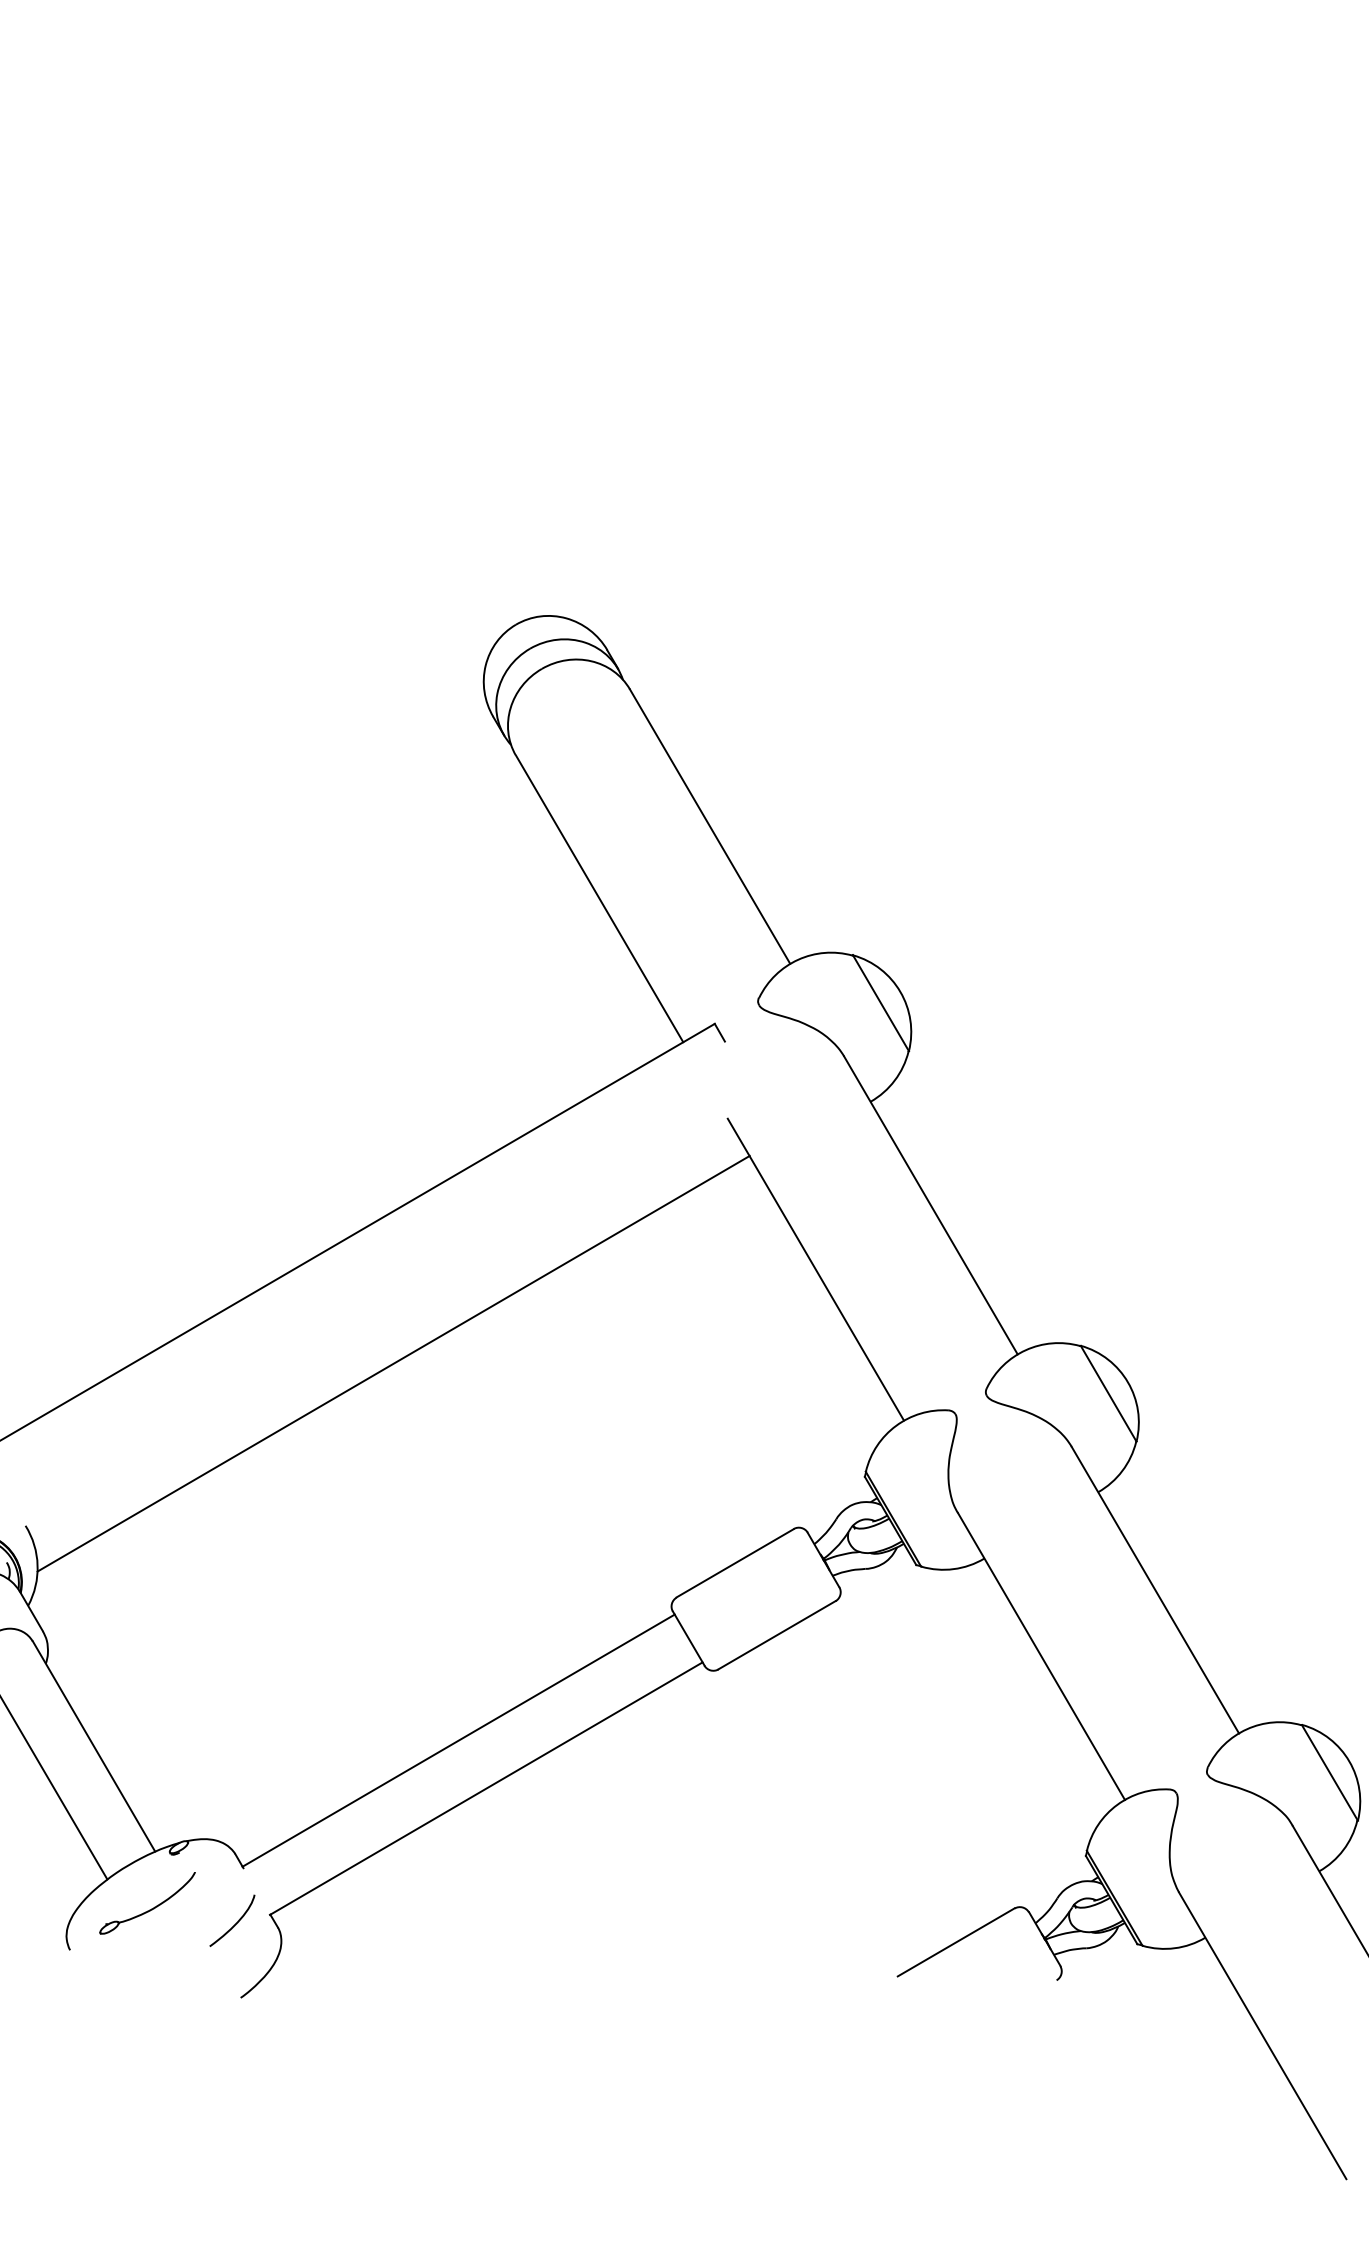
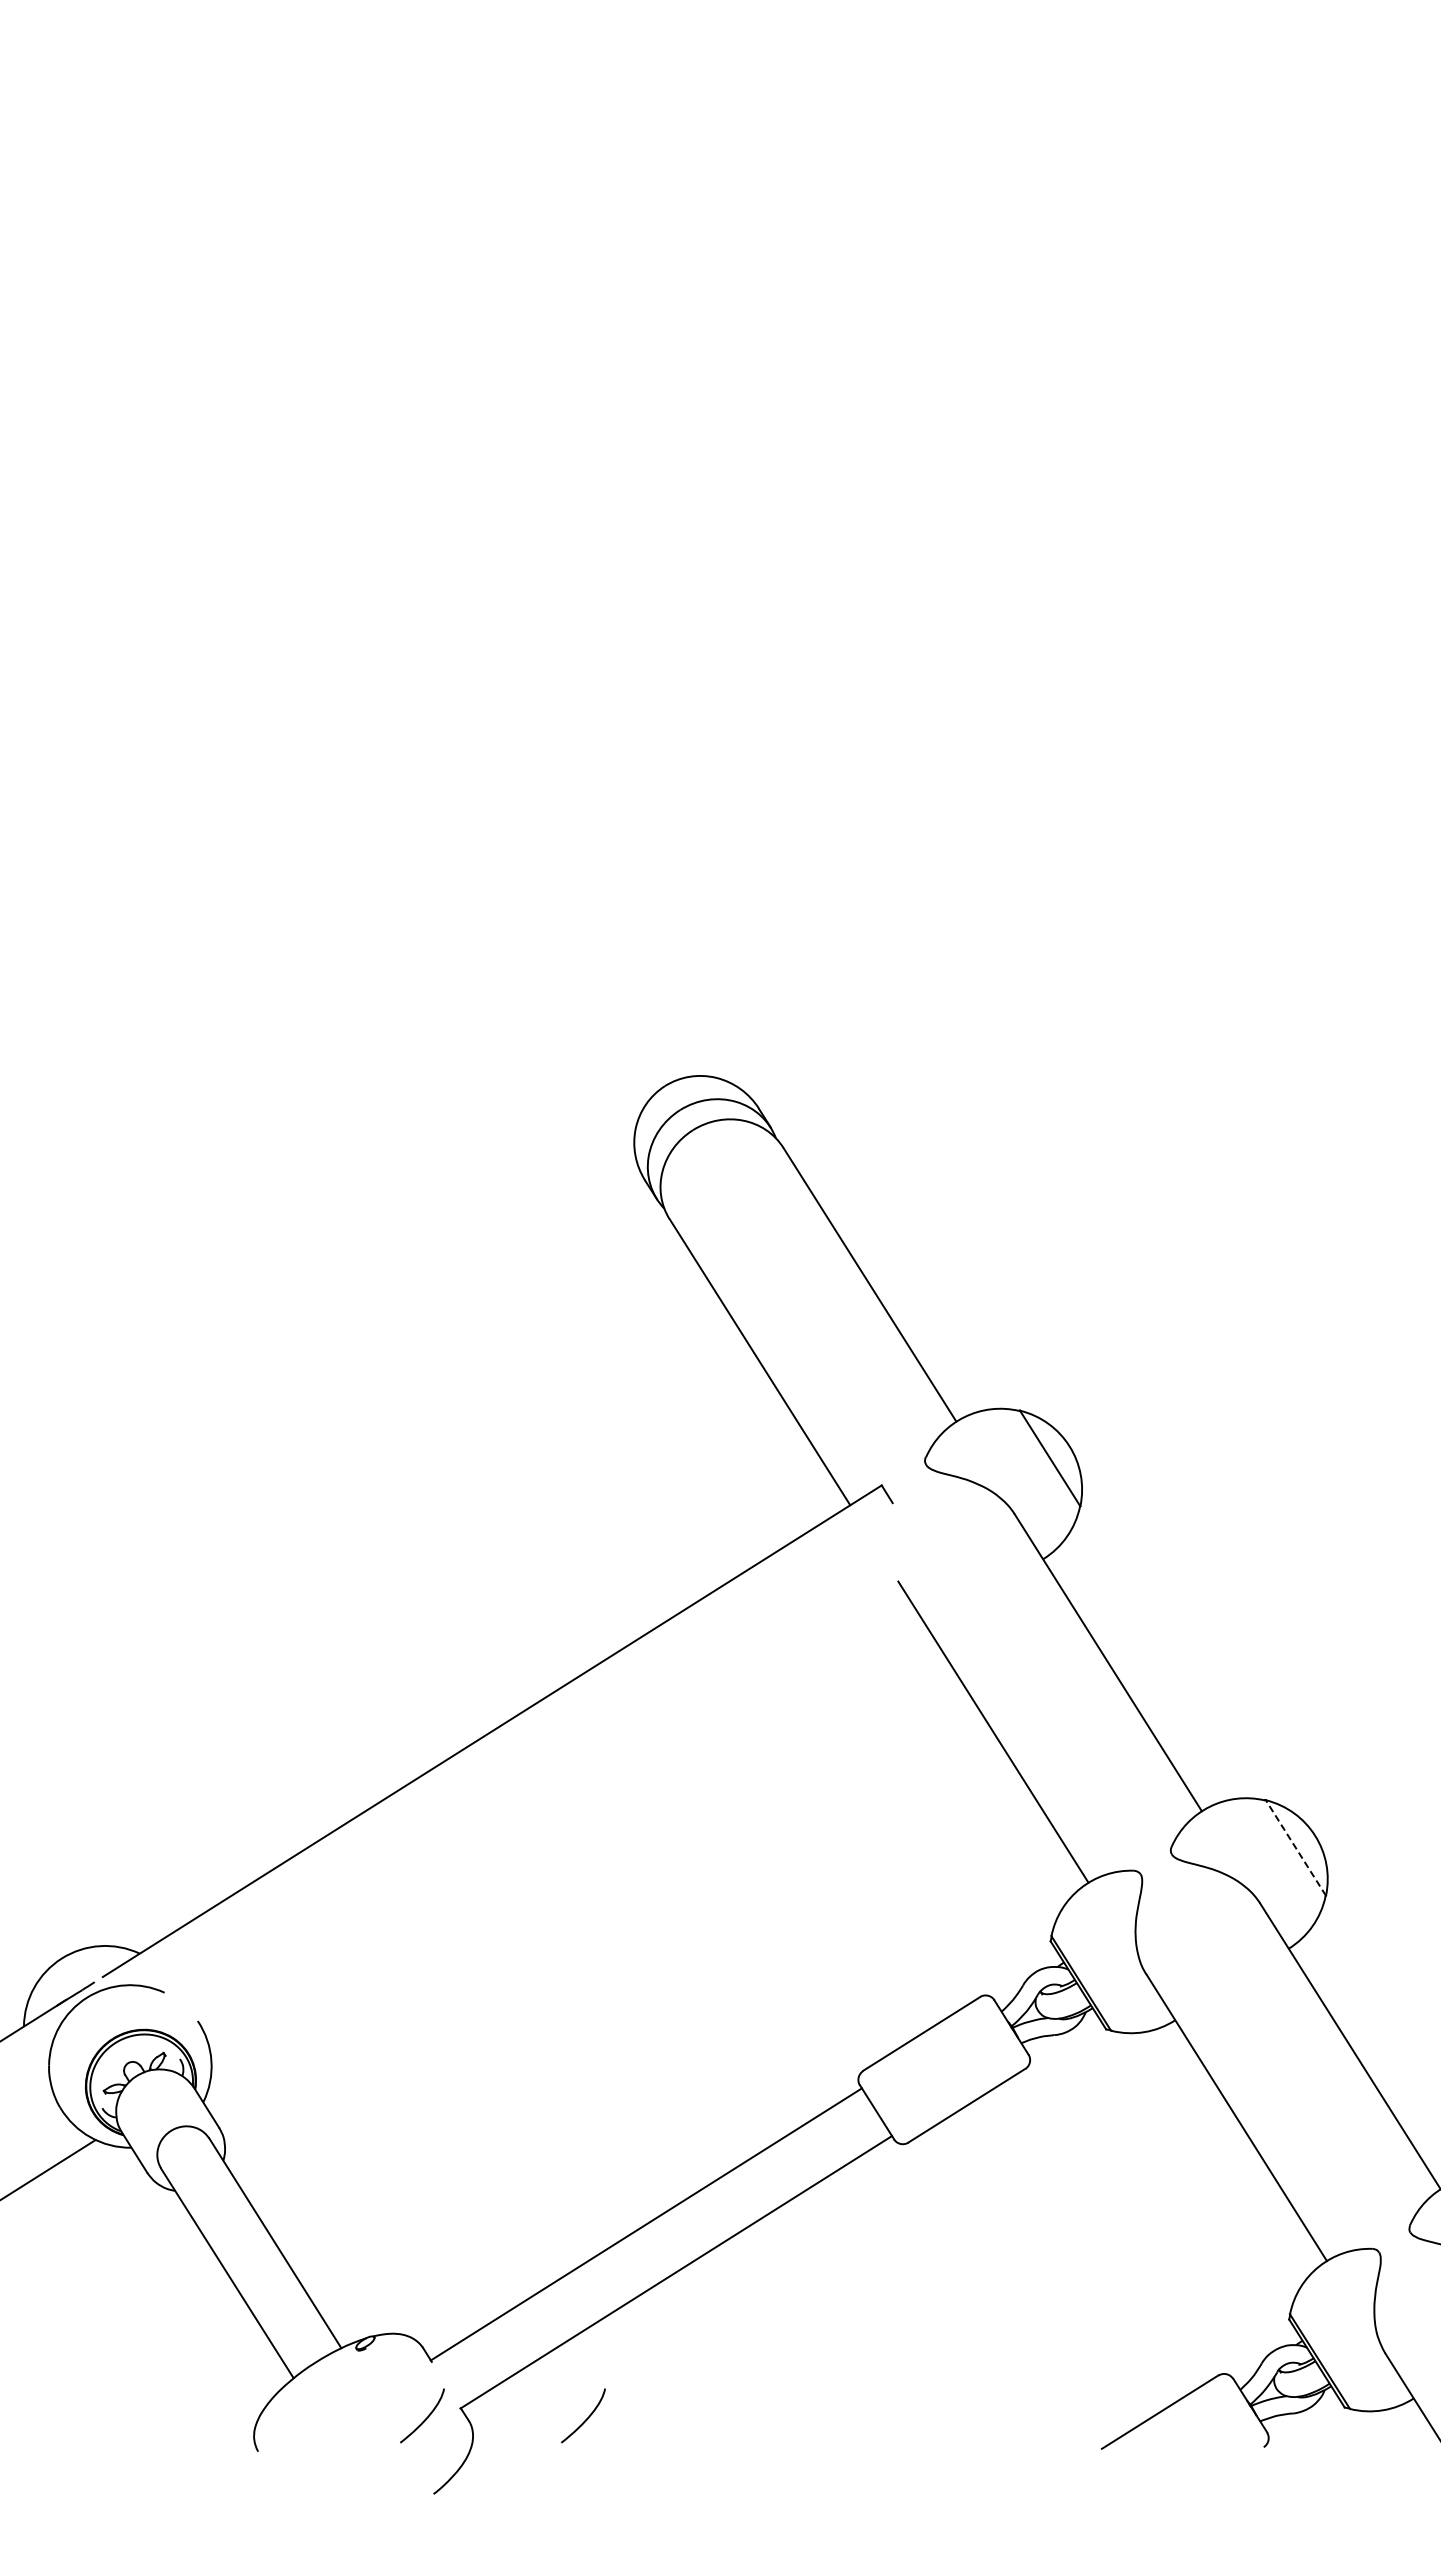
line: (393, 1363) -> (566, 1842), removed
line: (1108, 1393) -> (1295, 1847), solid -> dashed
part: (152, 1907) -> (340, 2405), removed
curve: (393, 1928) -> (586, 2418), added

